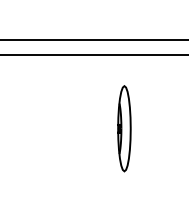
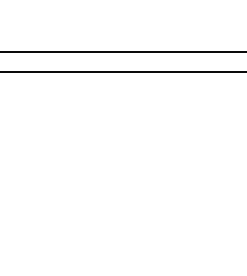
part: (124, 128) -> (162, 168), removed

